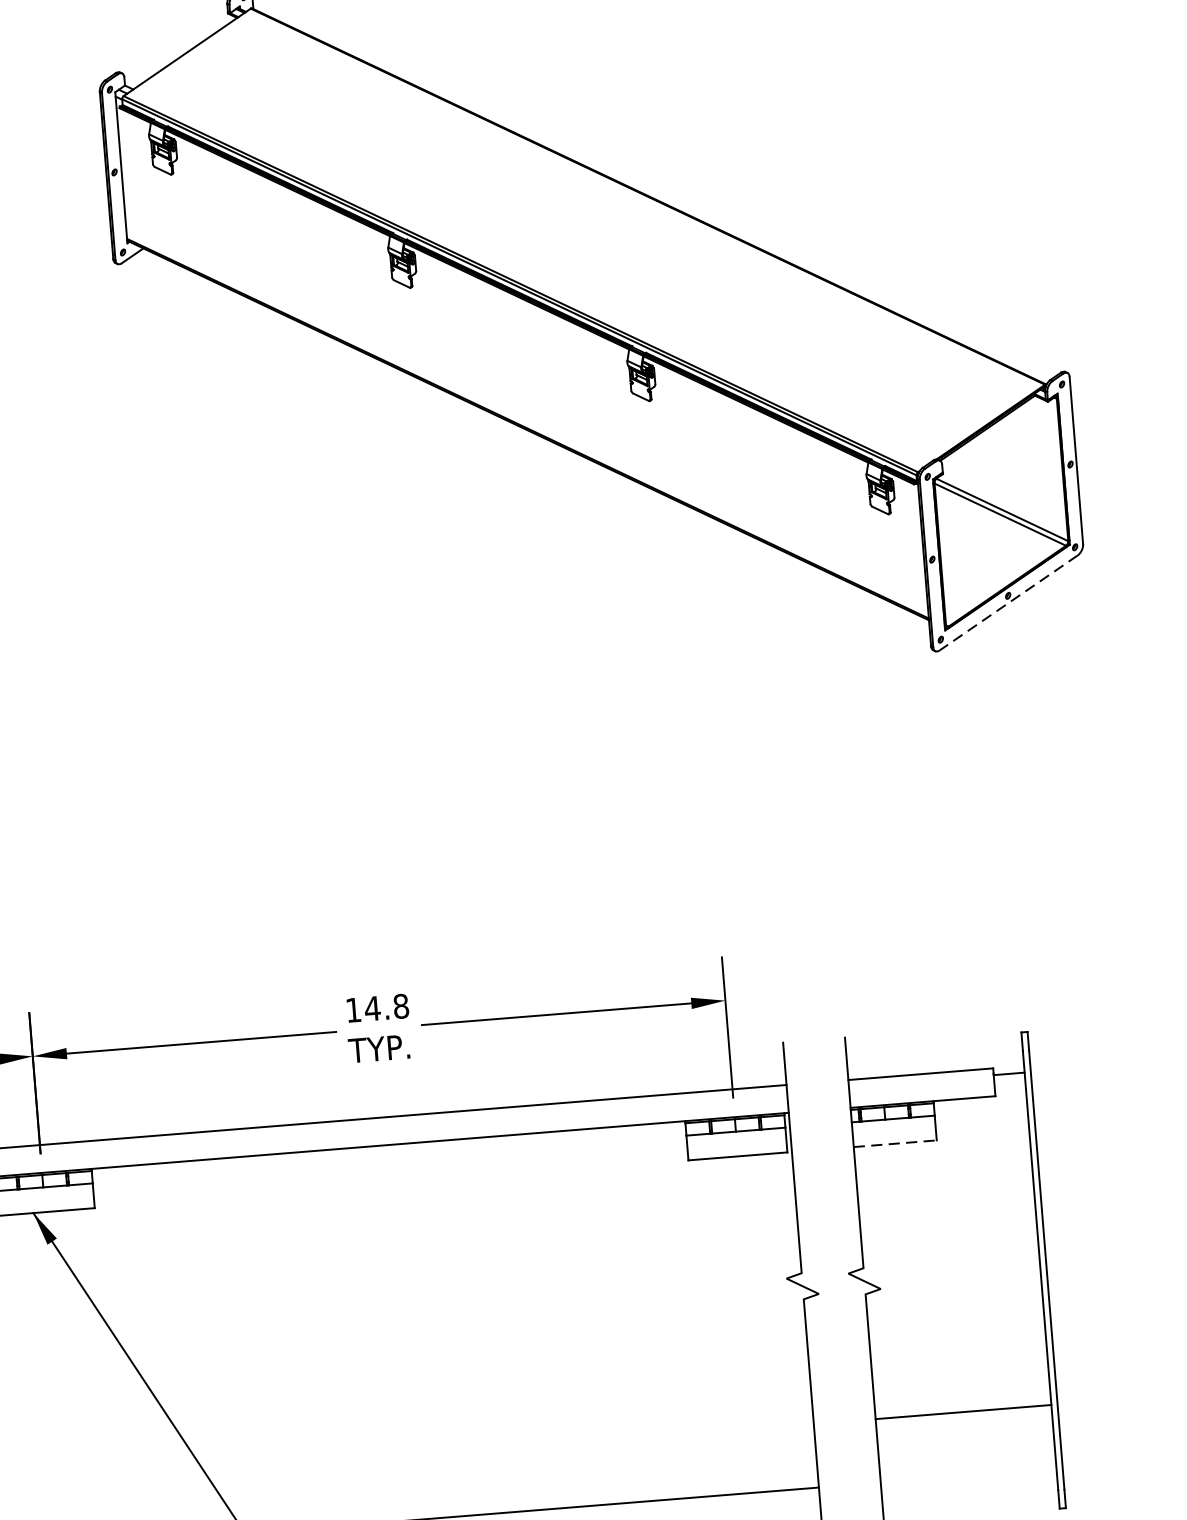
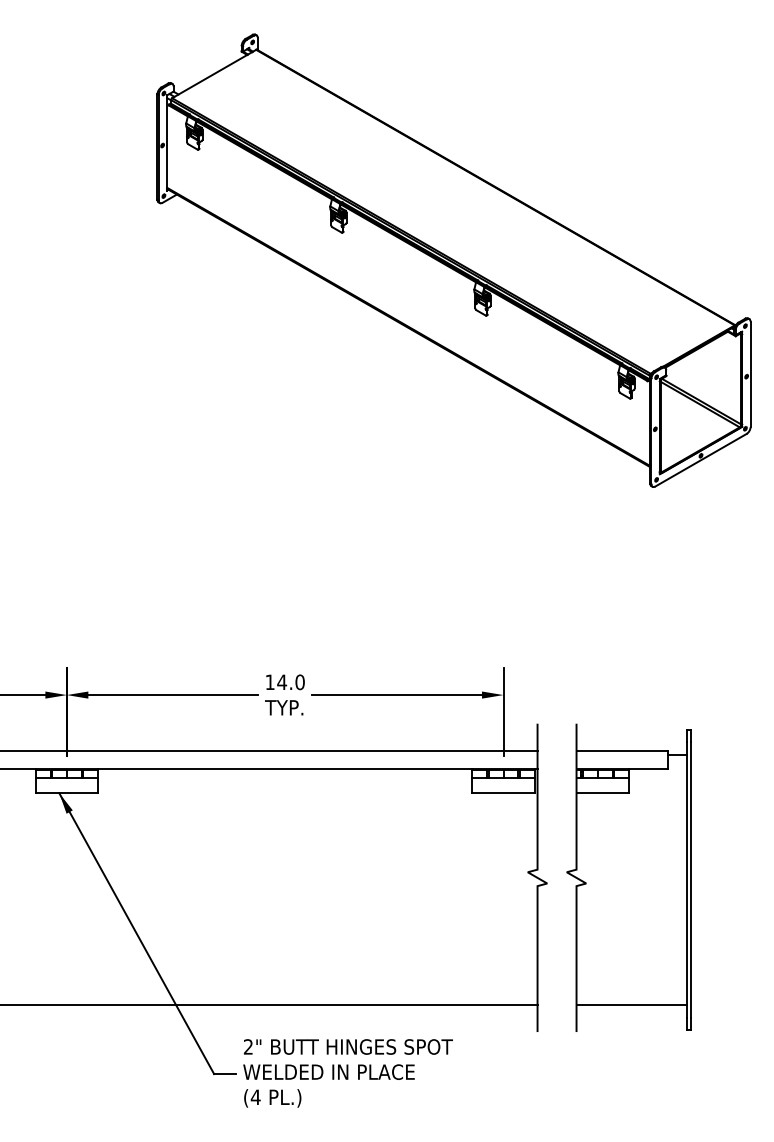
line: (1009, 603) -> (701, 460), dashed -> solid
text: (400, 1005) -> (299, 681), 14.8 -> 14.0
line: (896, 1144) -> (603, 793), dashed -> solid
line: (962, 1411) -> (631, 1004), moved

